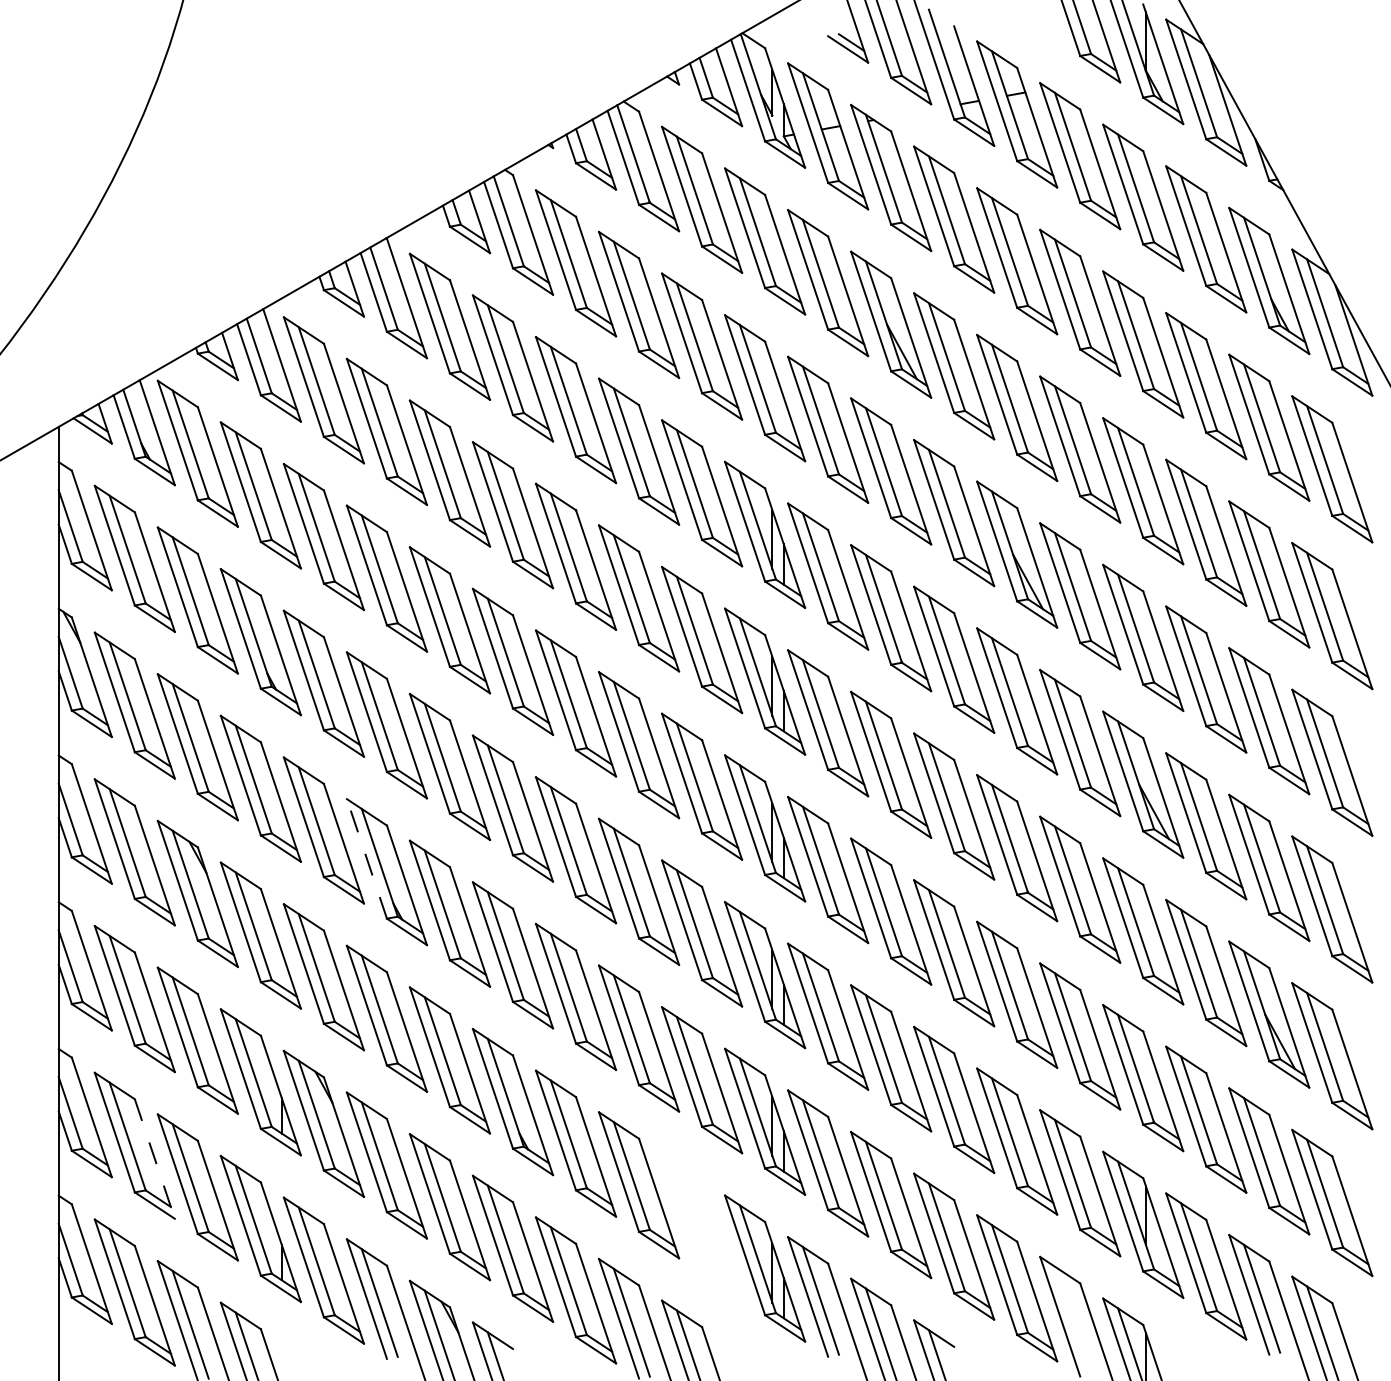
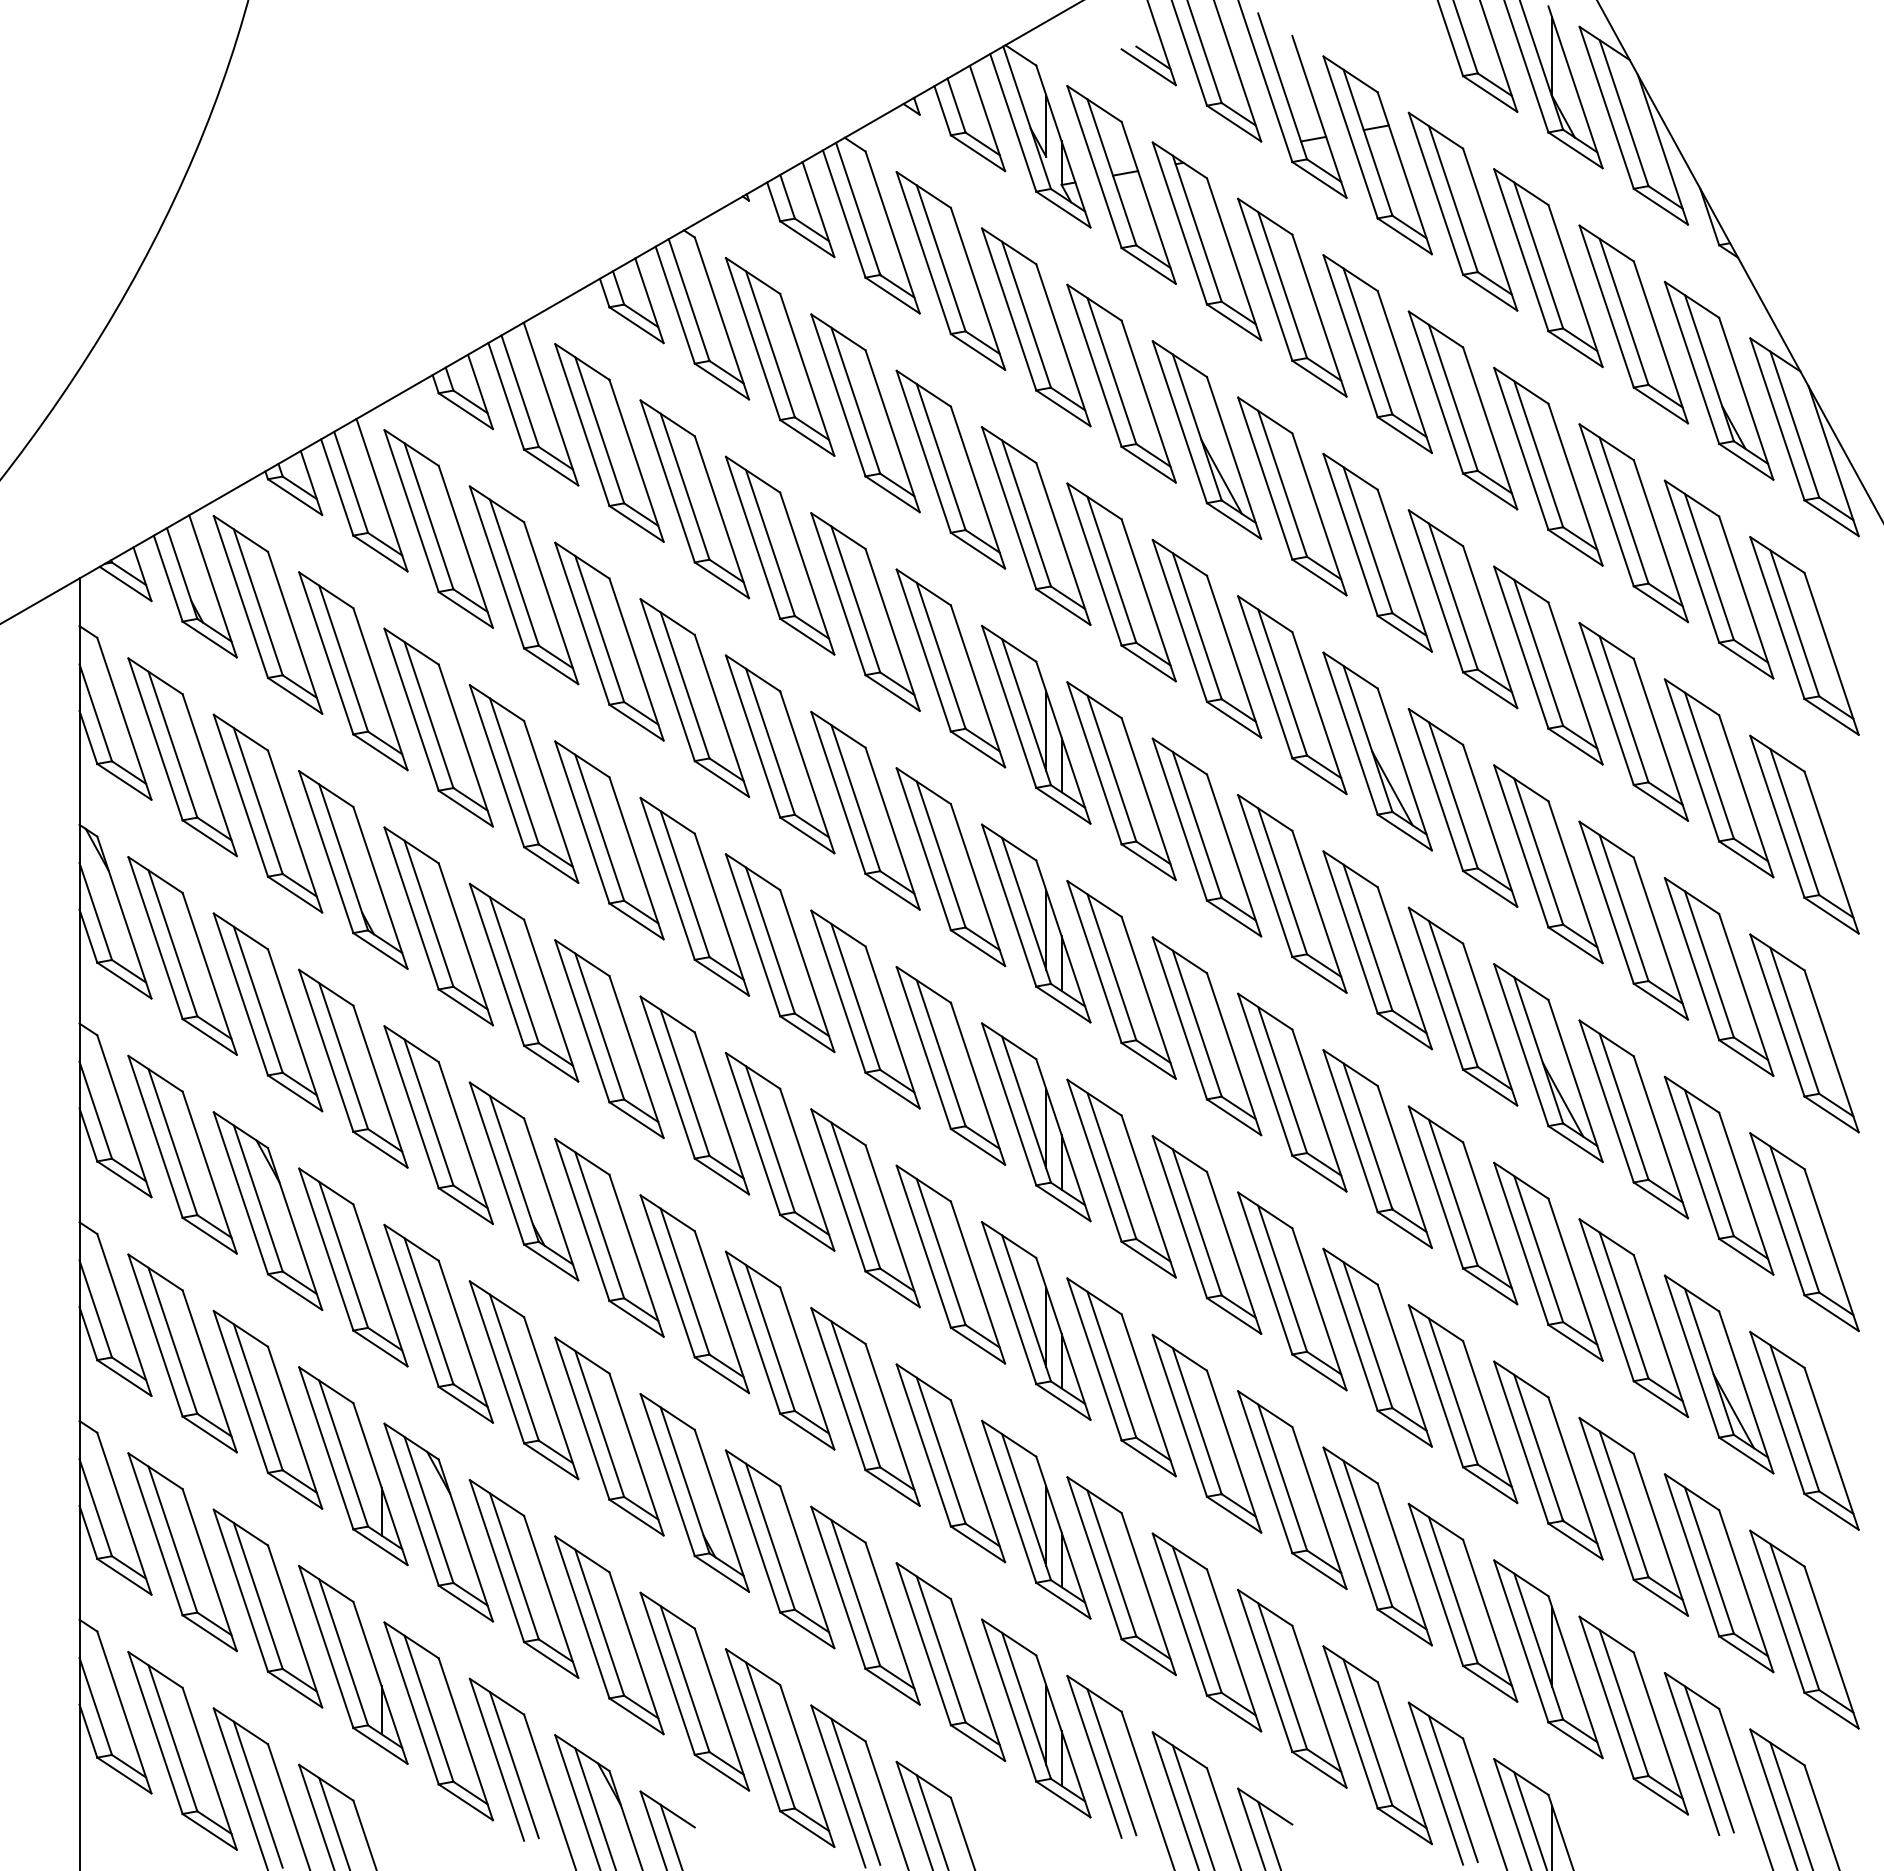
line: (366, 858) -> (496, 1163), dashed -> solid
line: (154, 1159) -> (209, 1570), dashed -> solid
part: (701, 1226) -> (950, 1661), added
line: (1072, 1320) -> (1452, 1788), added

